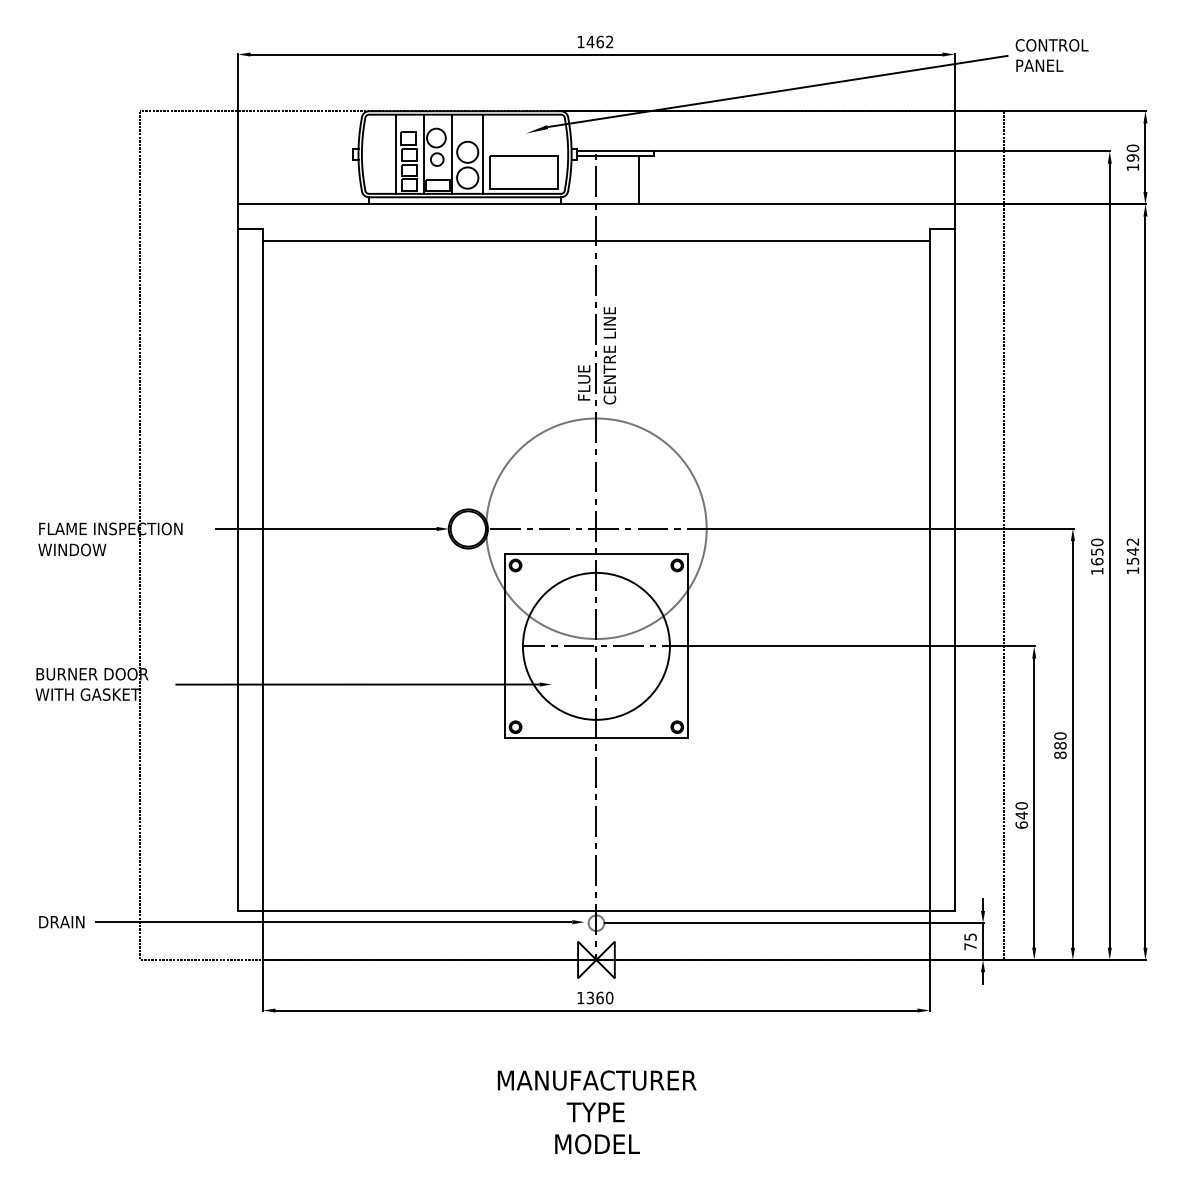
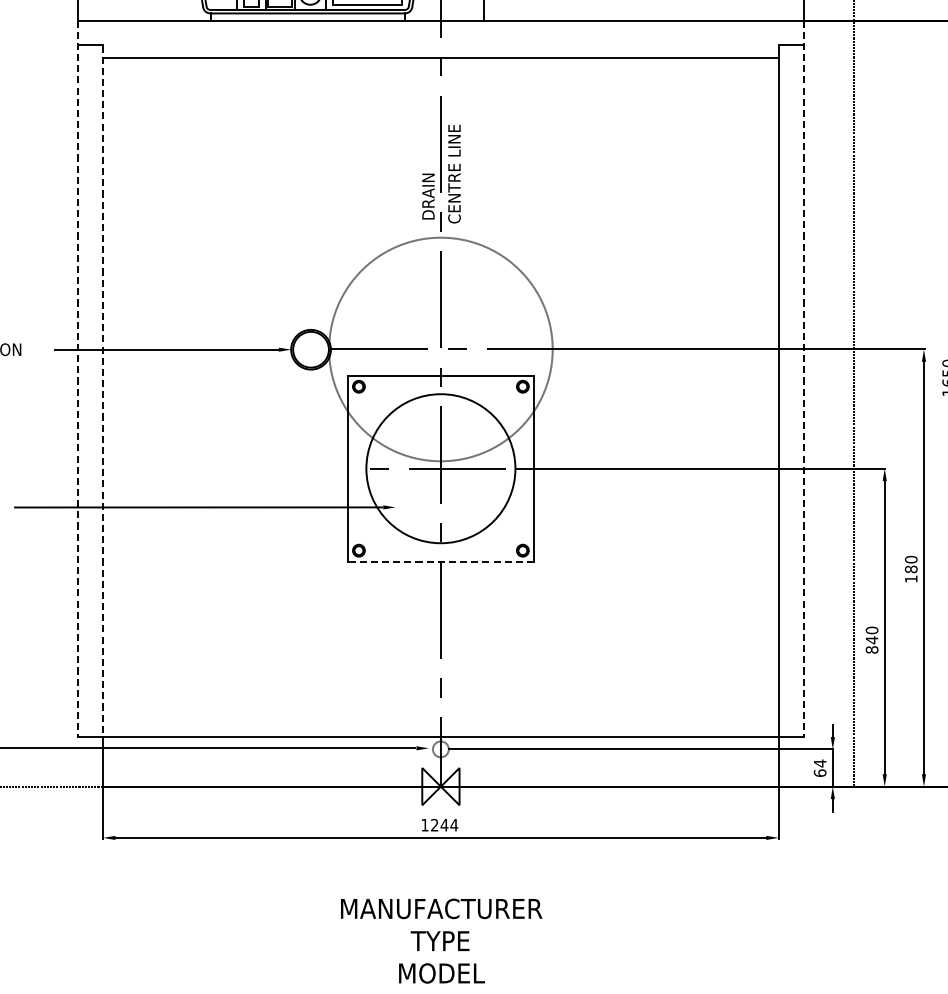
text: (584, 376) -> (428, 195), FLUE -> DRAIN
line: (238, 558) -> (78, 379), solid -> dashed
line: (954, 558) -> (803, 379), solid -> dashed
line: (263, 570) -> (103, 391), solid -> dashed
line: (596, 738) -> (440, 562), solid -> dashed
text: (1060, 754) -> (911, 578), 880 -> 180
text: (1021, 824) -> (871, 649), 640 -> 840
text: (970, 941) -> (820, 767), 75 -> 64
text: (599, 997) -> (444, 824), 1360 -> 1244

